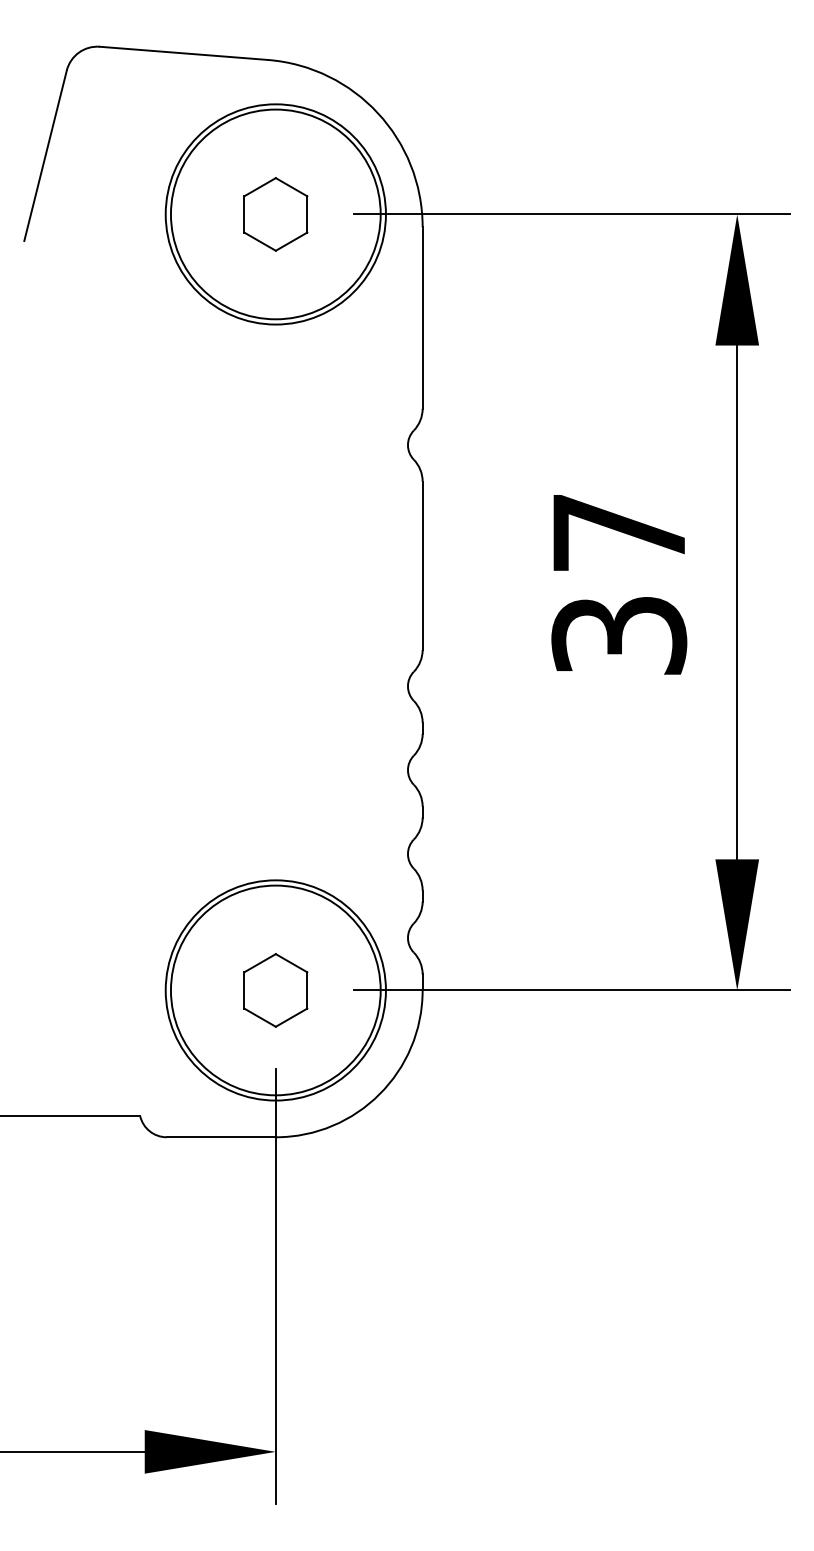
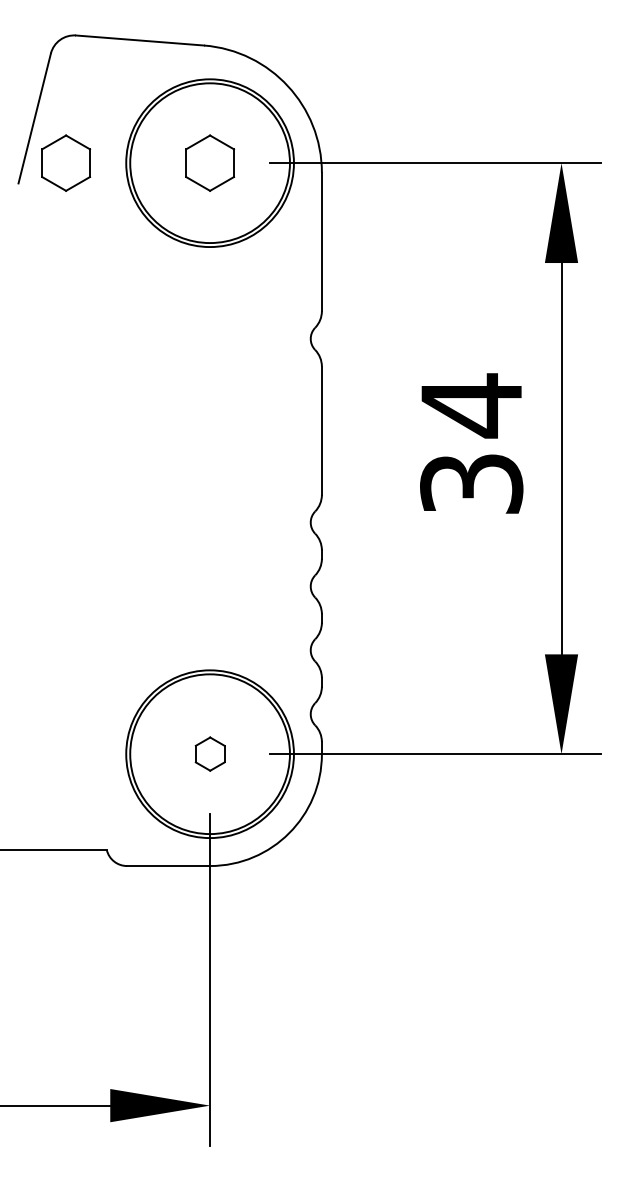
part: (87, 213) -> (66, 162), added
text: (619, 532) -> (471, 405), 37 -> 34
part: (276, 989) -> (210, 753), size x0.6

